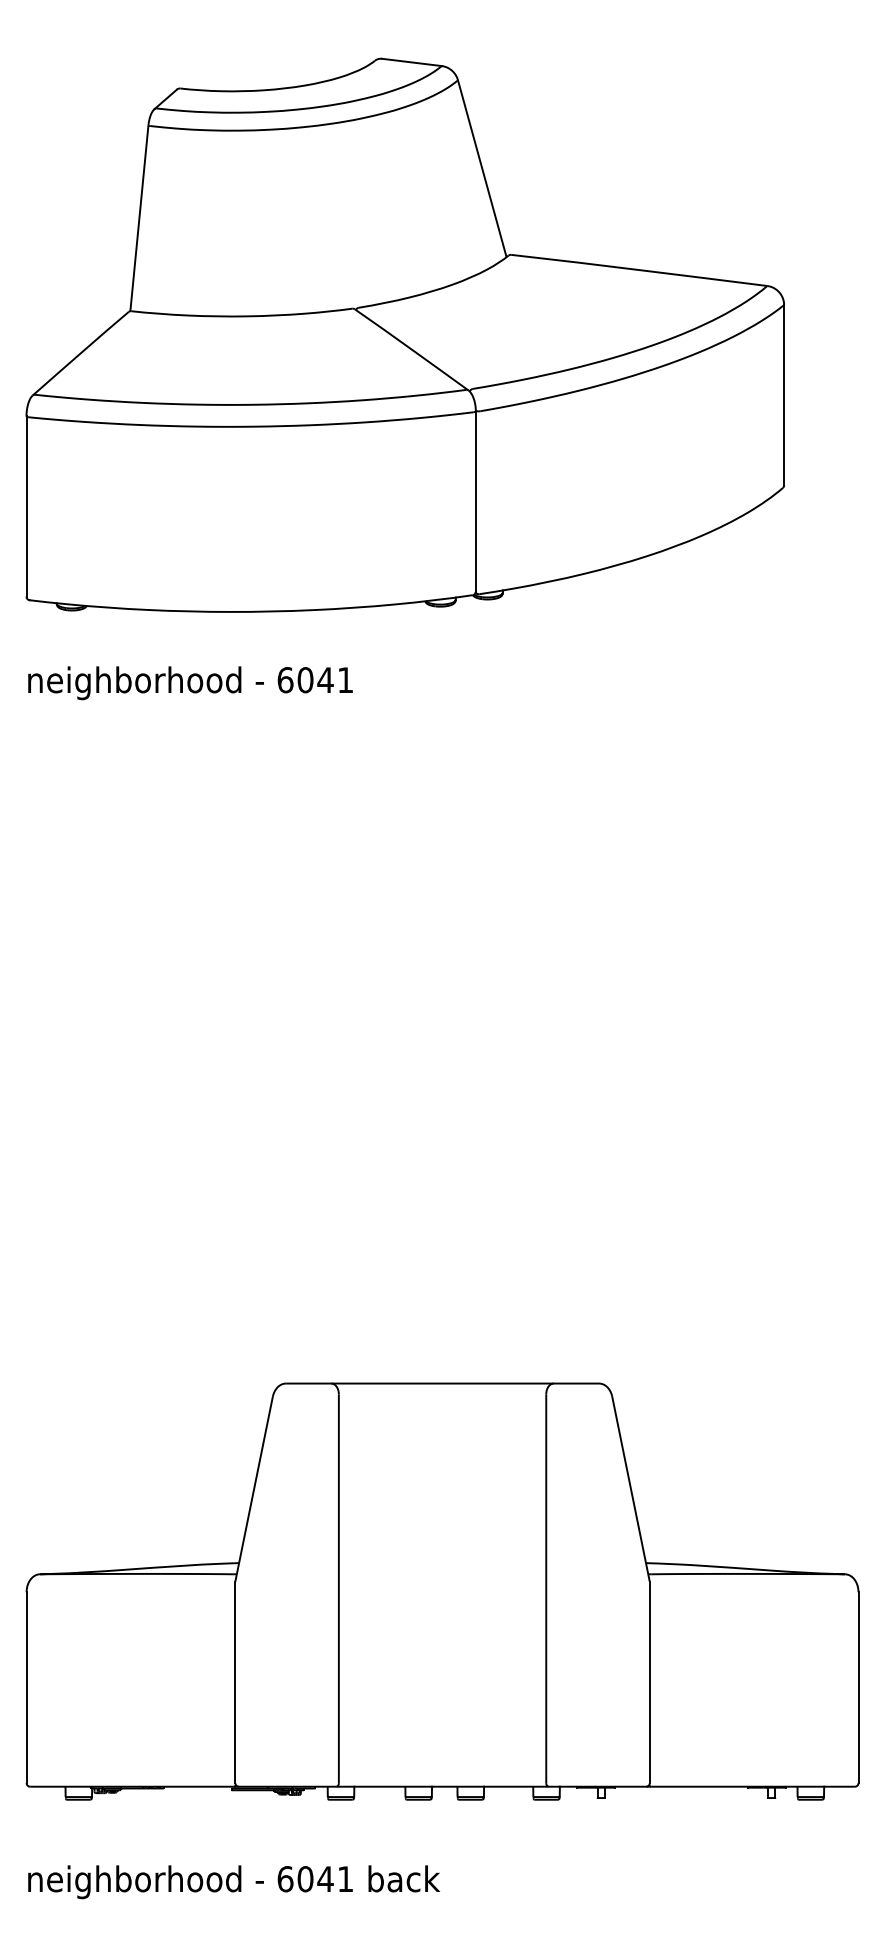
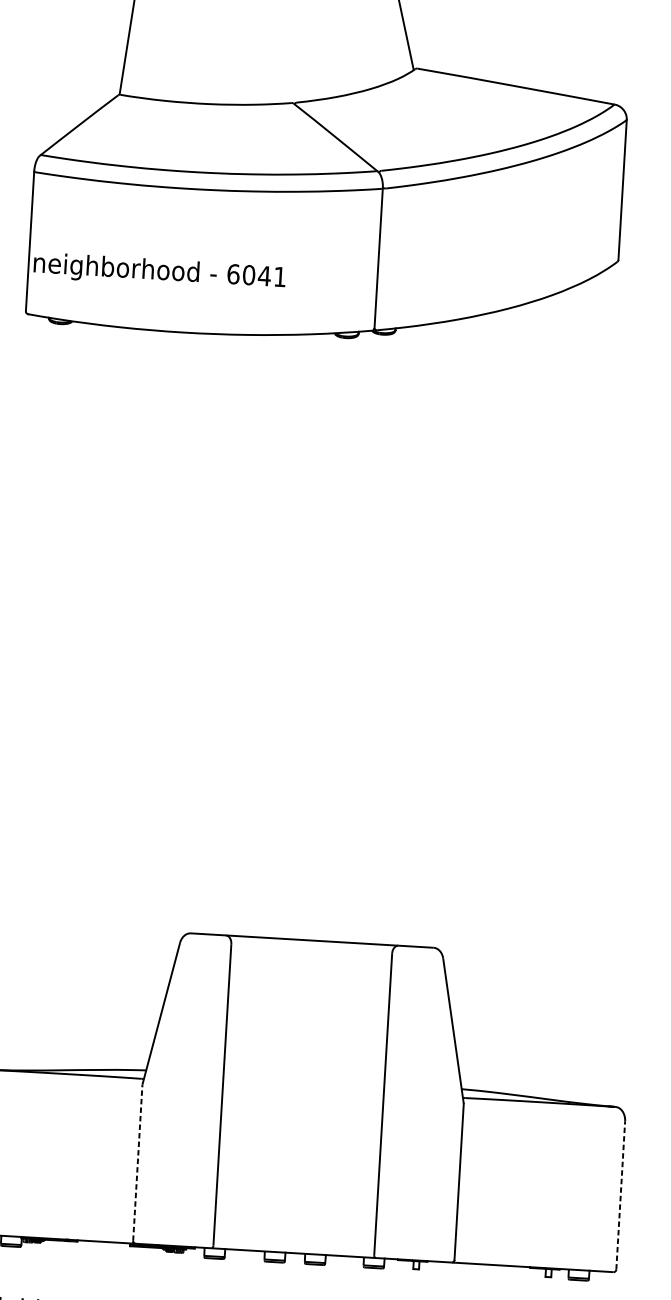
text: (190, 683) -> (159, 272), moved
line: (235, 1682) -> (137, 1162), solid -> dashed
line: (858, 1687) -> (620, 1195), solid -> dashed

